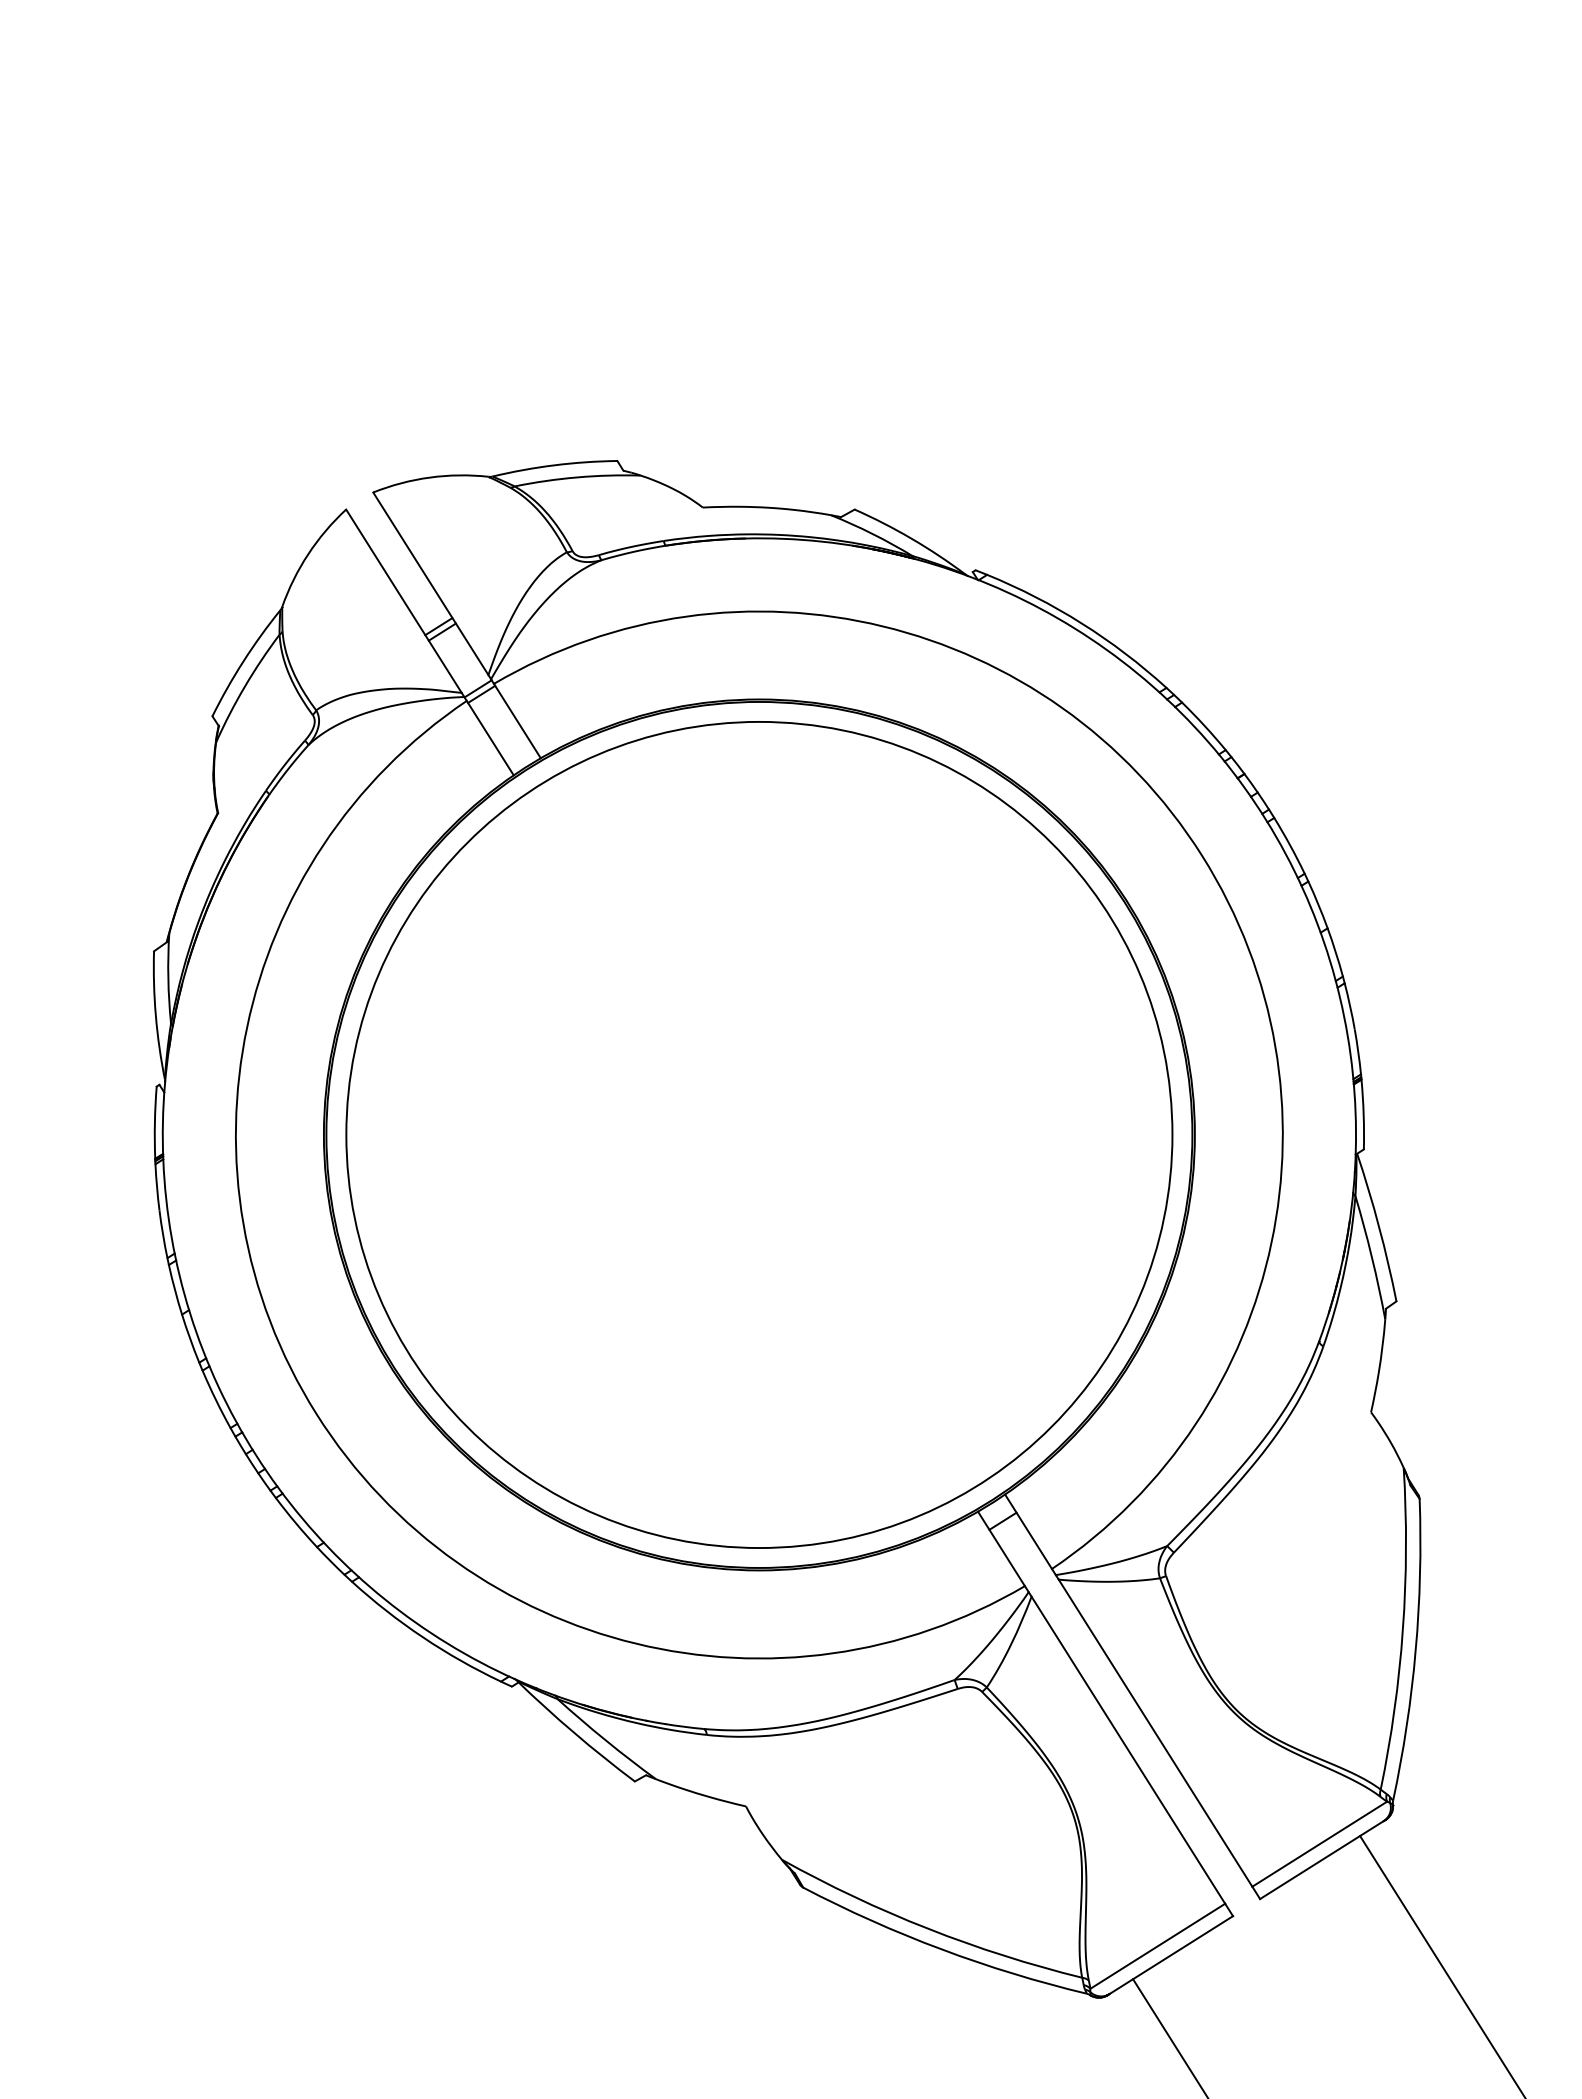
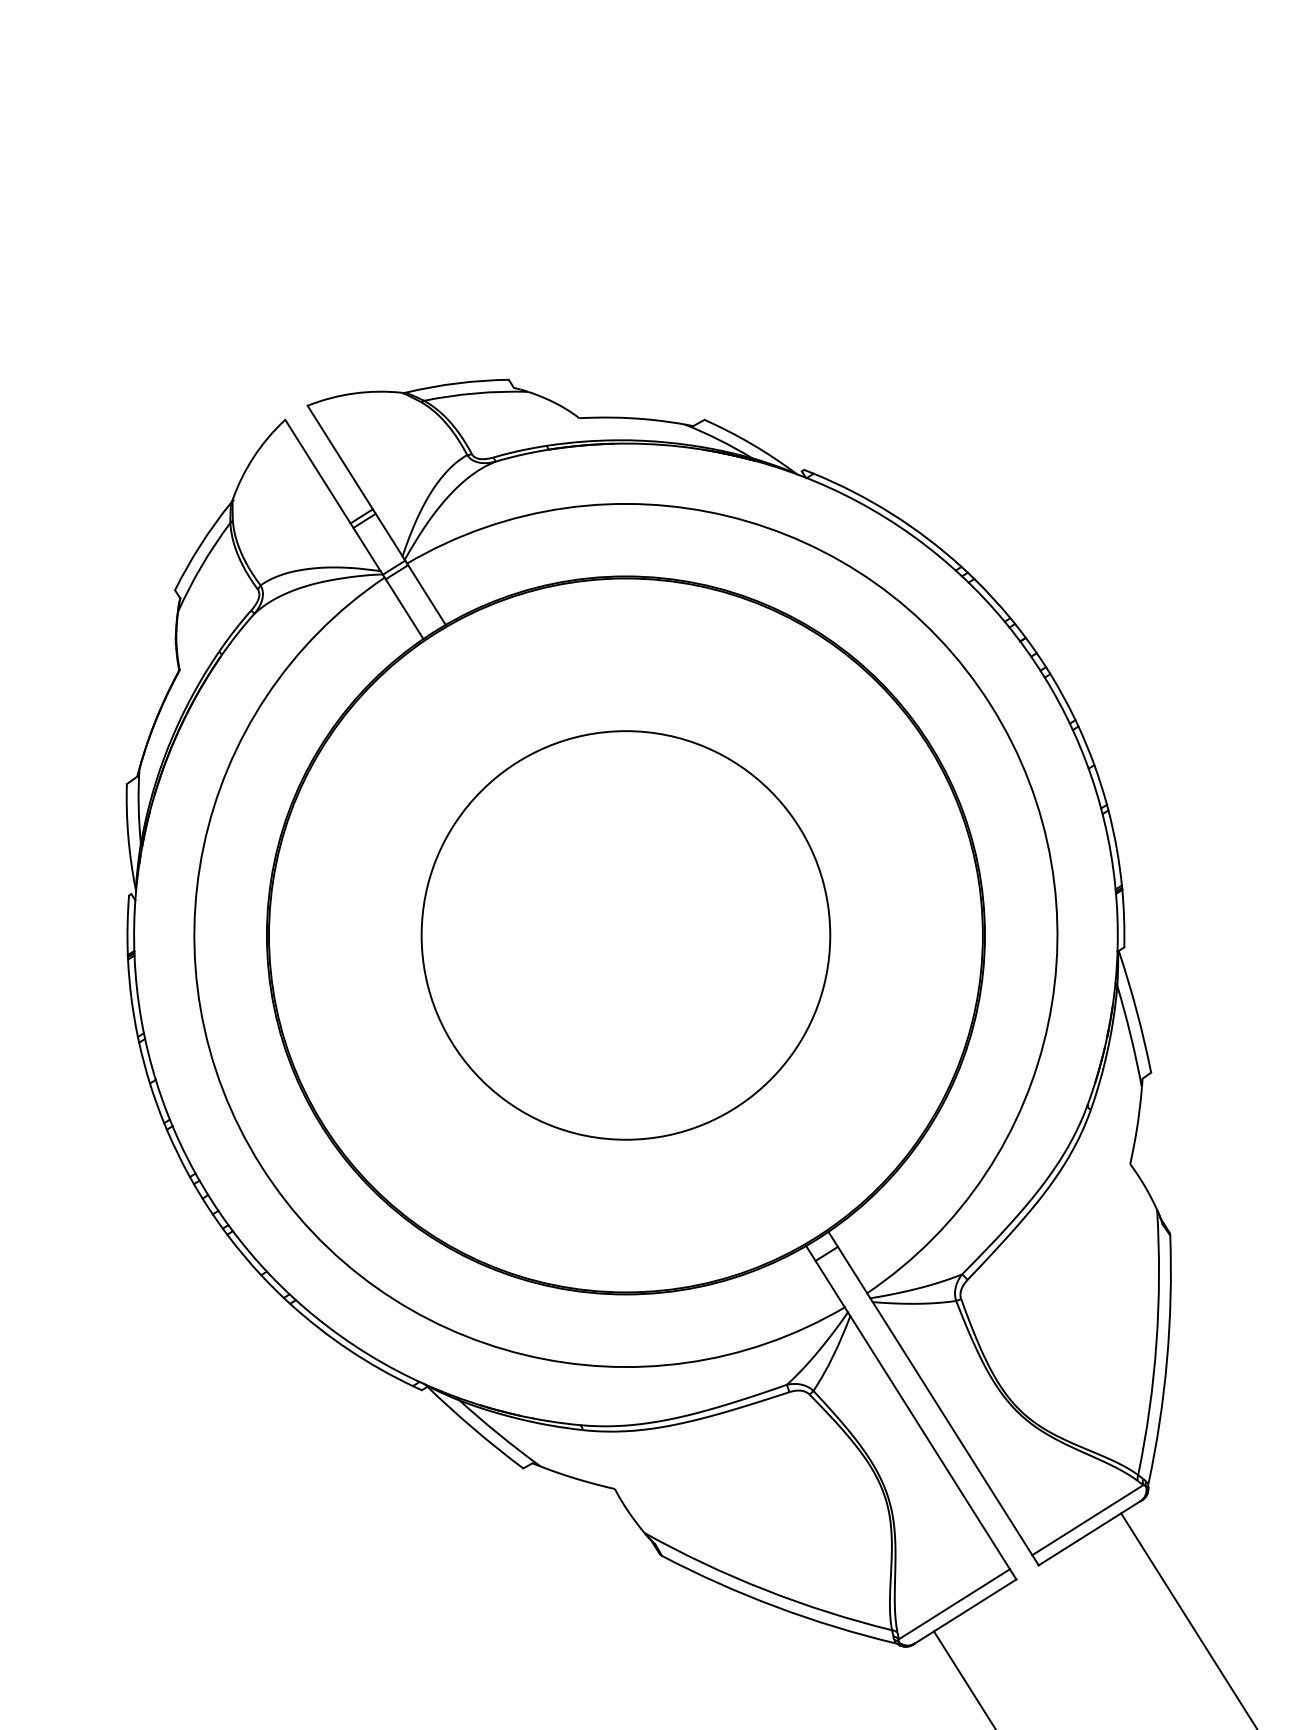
circle: (759, 1134) -> (626, 935), size x0.6

